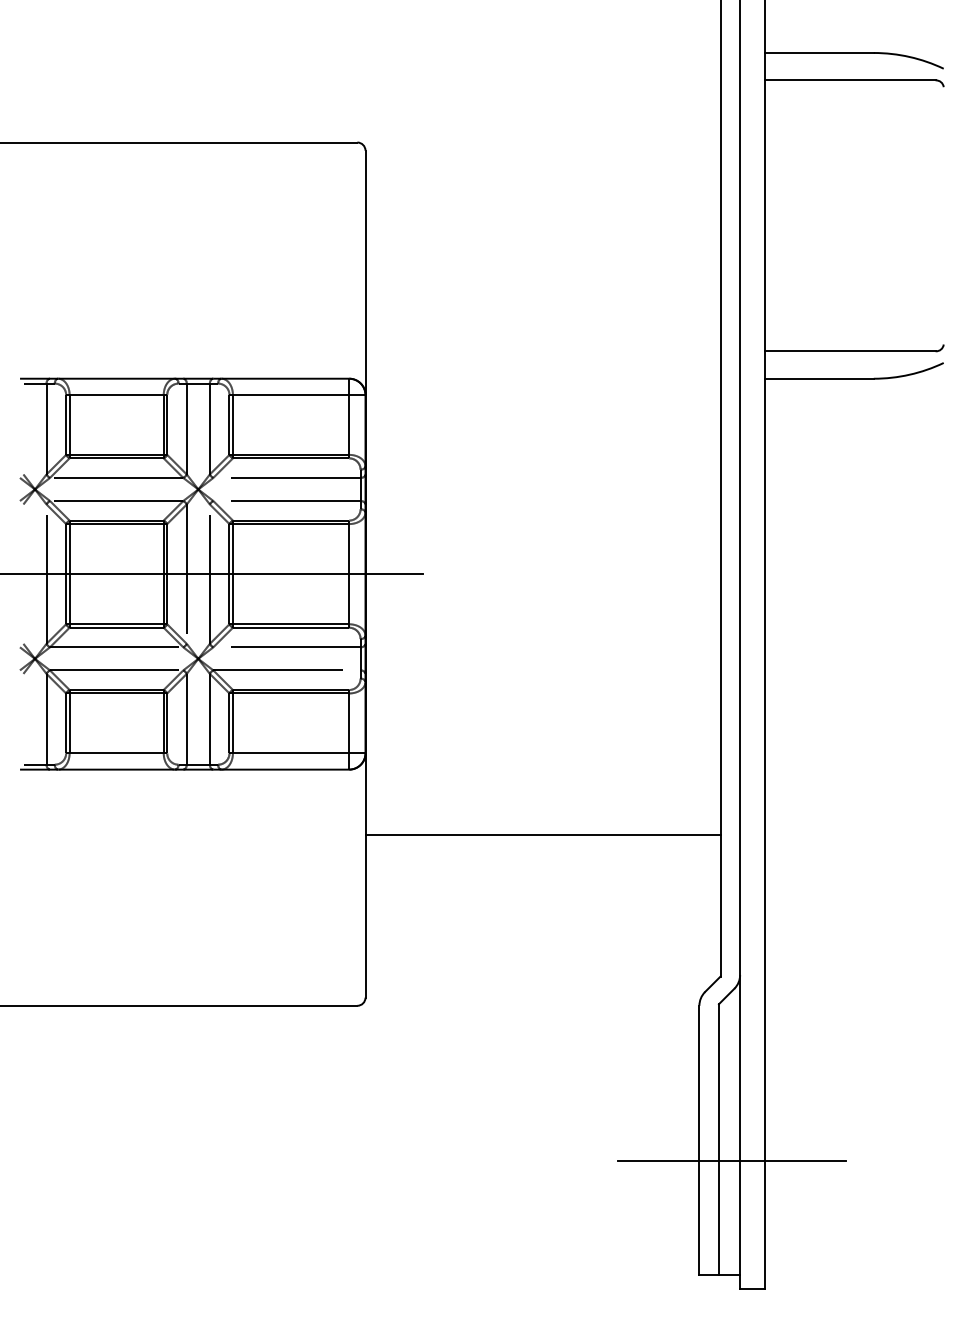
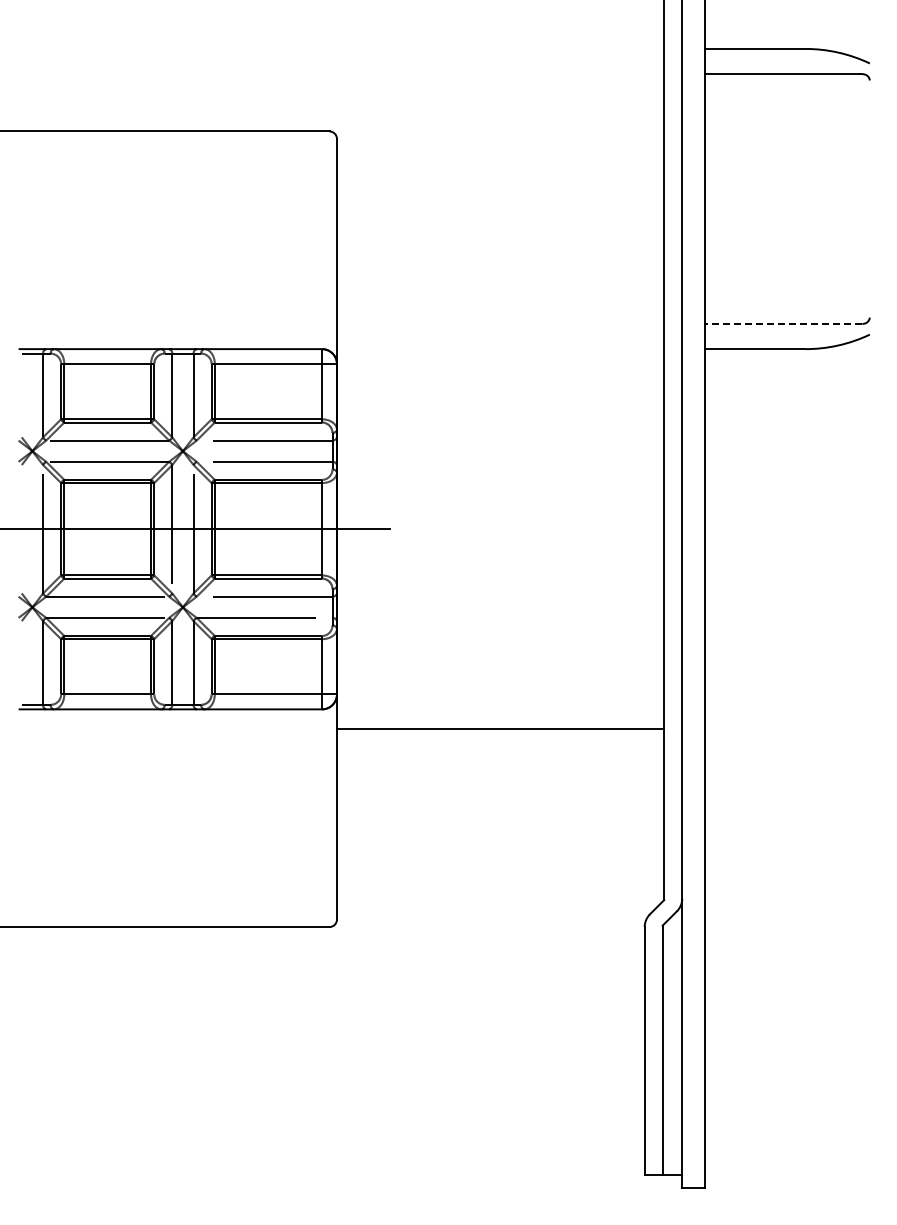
line: (850, 350) -> (783, 323), solid -> dashed
line: (542, 834) -> (500, 729), moved
line: (731, 1160) -> (674, 1069), removed

